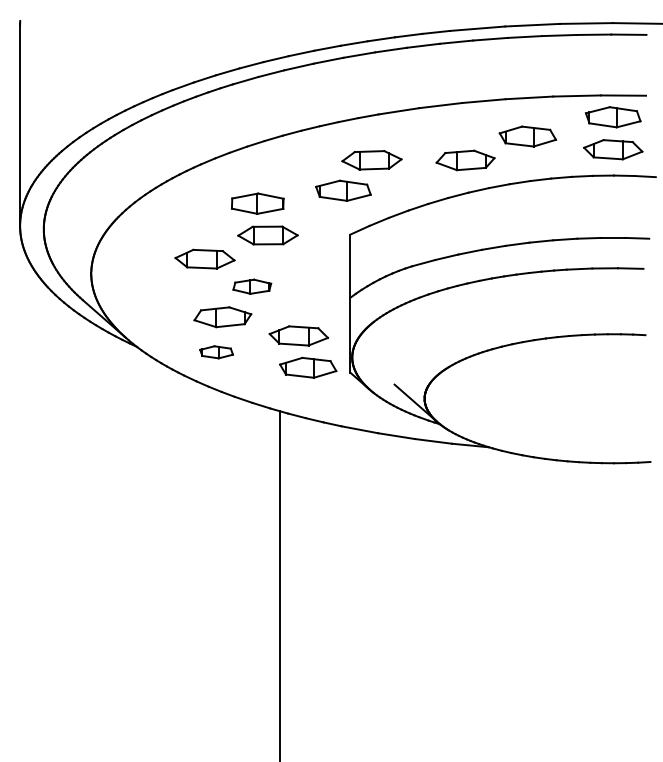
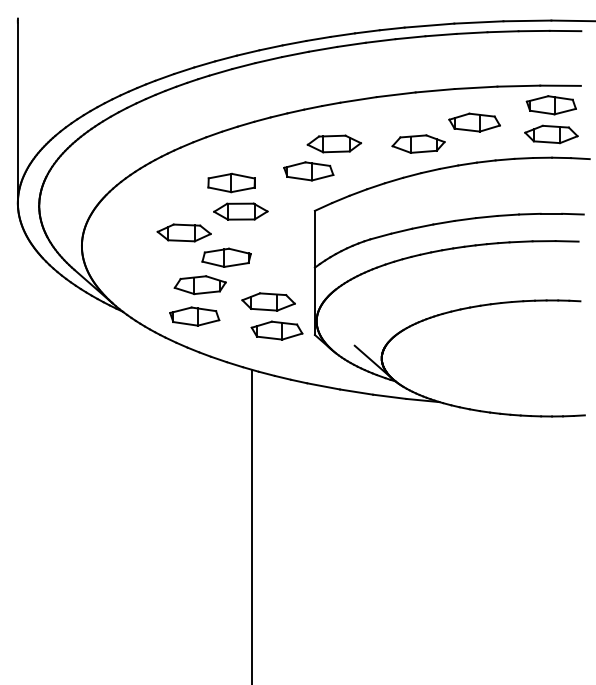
part: (252, 286) -> (226, 257), size x1.43
part: (216, 352) -> (194, 316), size x1.67

